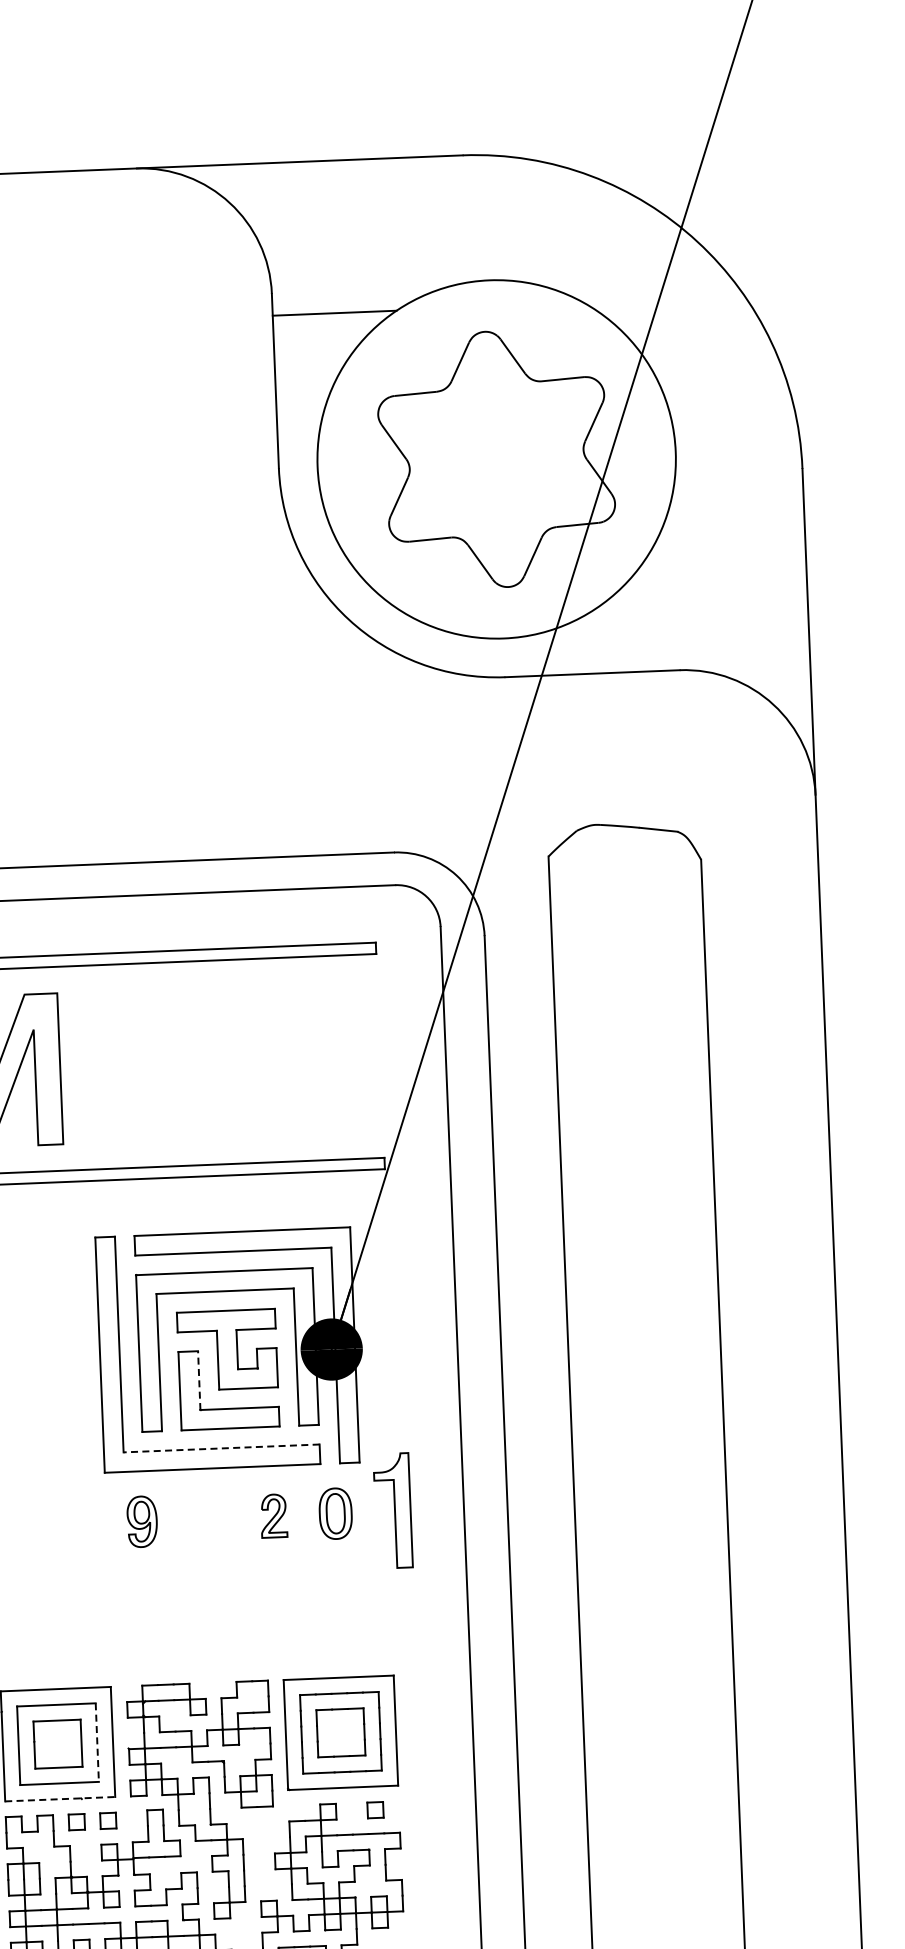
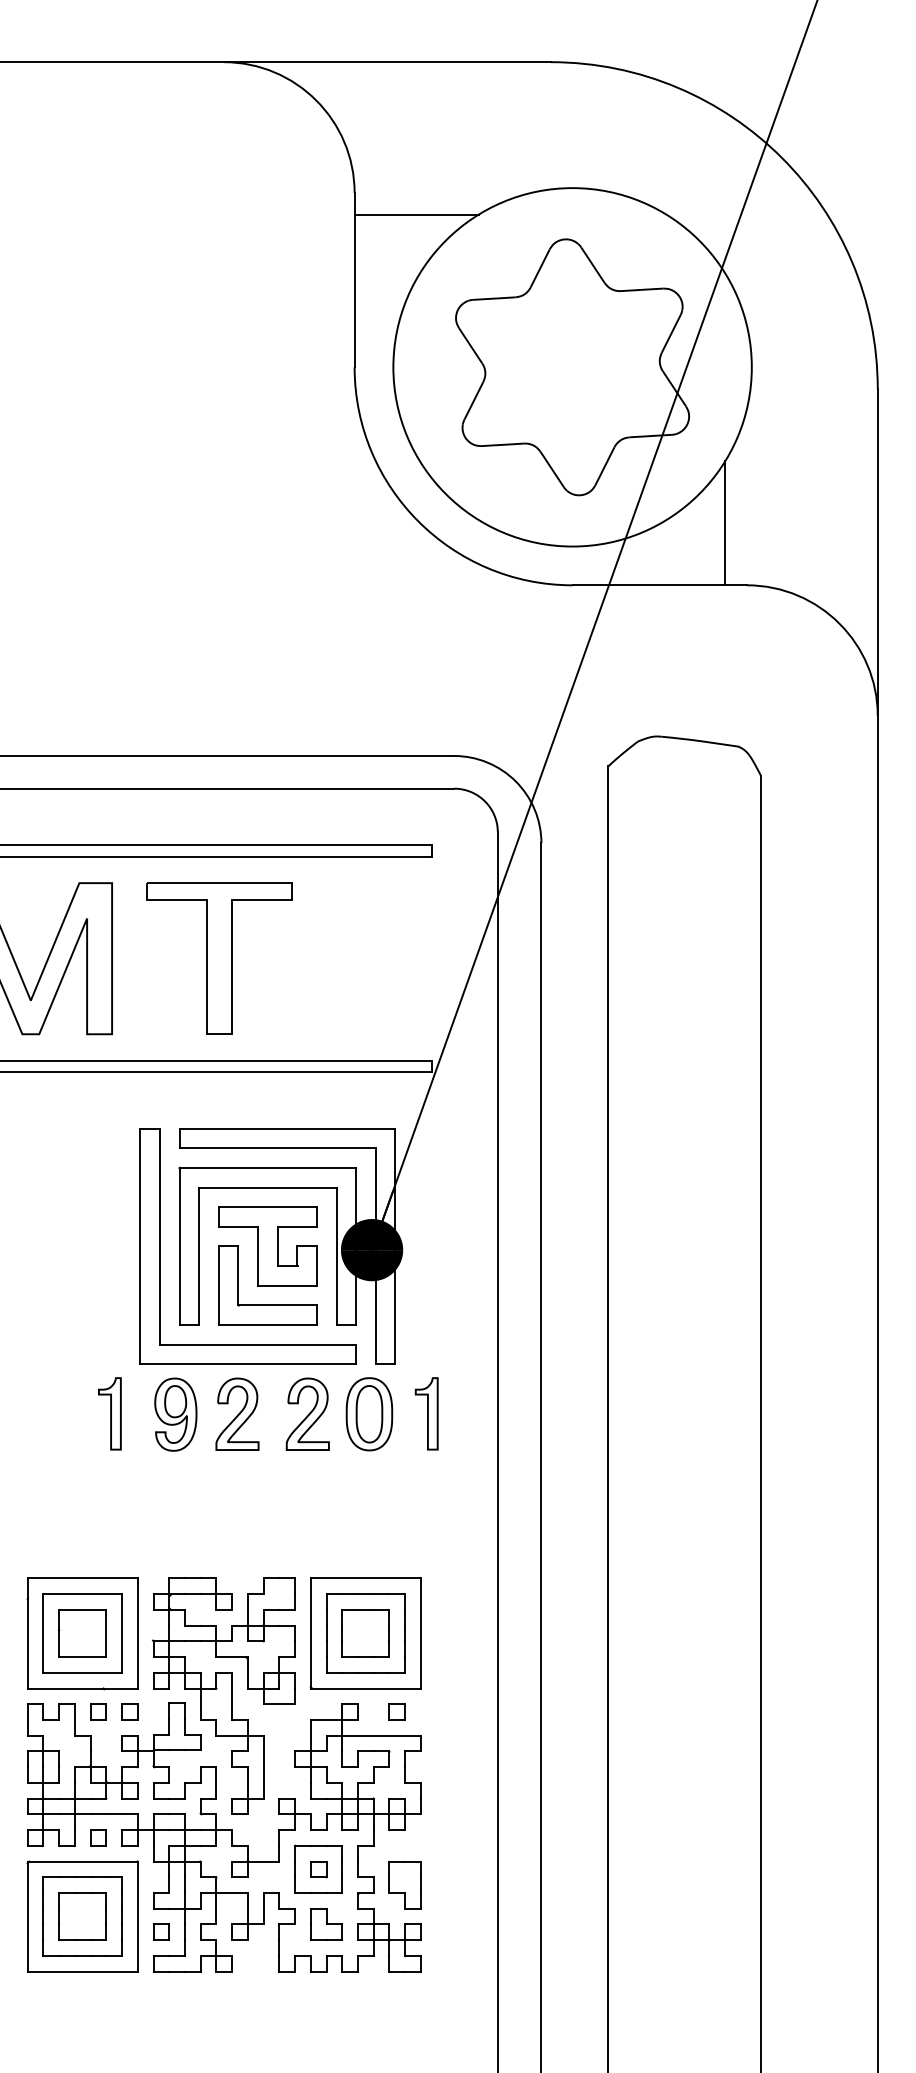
line: (655, 609) -> (725, 523), added
part: (167, 1064) -> (219, 958), added
line: (199, 1380) -> (238, 1275), dashed -> solid
line: (221, 1448) -> (257, 1344), dashed -> solid
part: (392, 1510) -> (426, 1413), size x0.62
part: (335, 1513) -> (369, 1414), size x1.43
part: (273, 1515) -> (307, 1413), size x1.67
part: (203, 1518) -> (237, 1413), added
part: (141, 1521) -> (175, 1414), size x1.43
part: (75, 1523) -> (109, 1413), added
line: (97, 1742) -> (122, 1633), dashed -> solid
line: (60, 1799) -> (83, 1688), dashed -> solid

